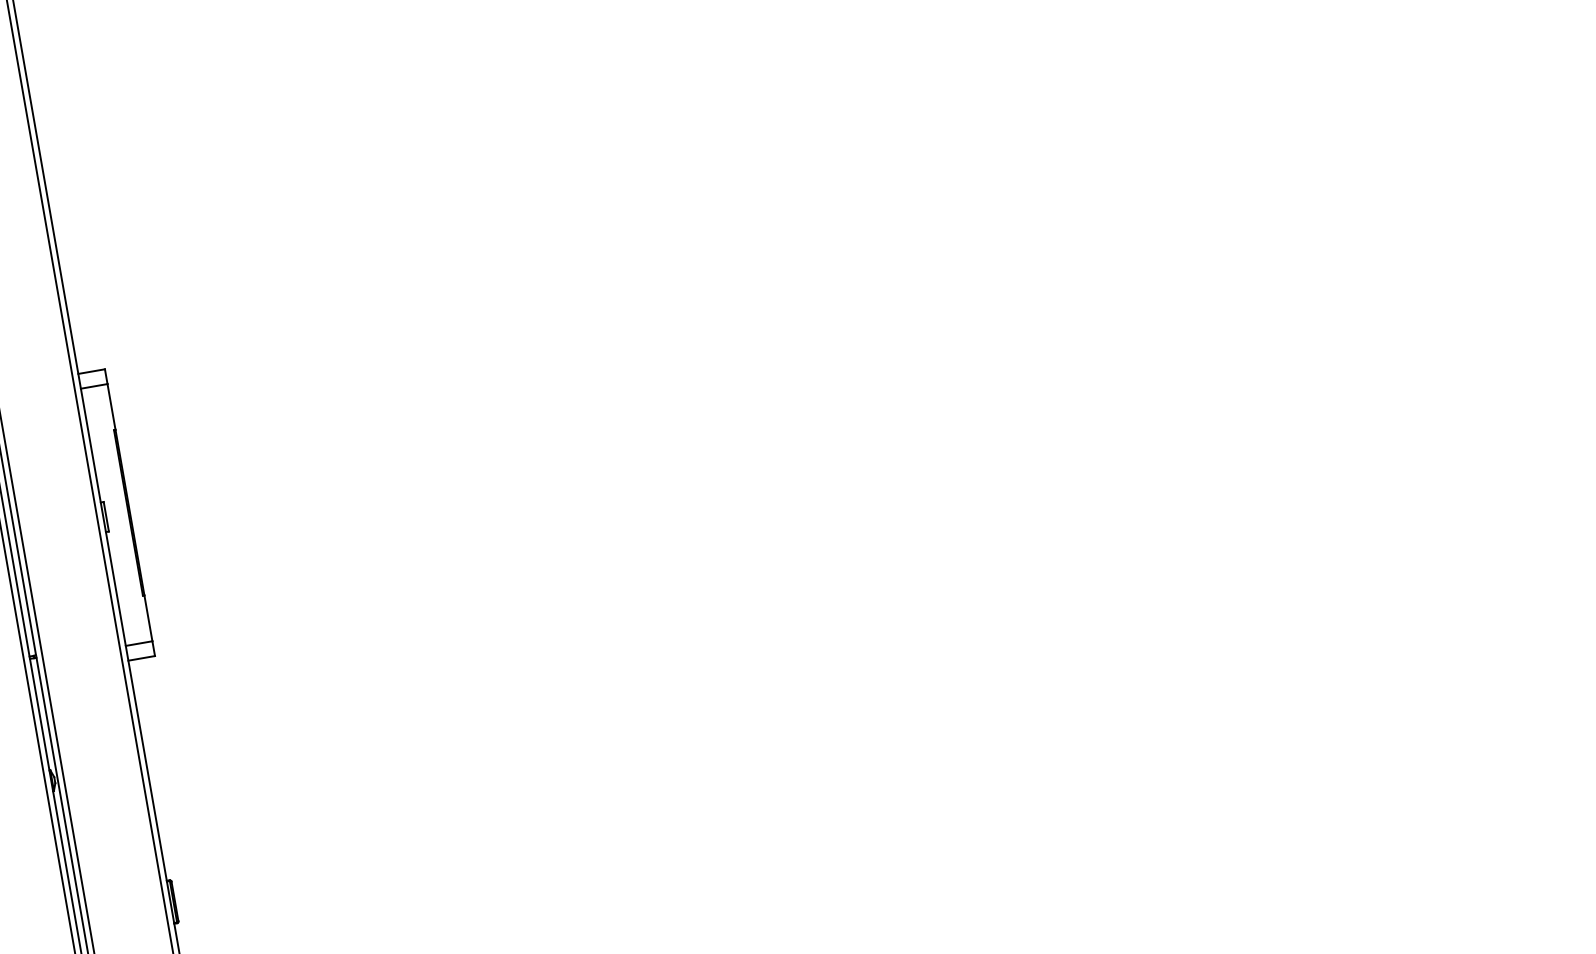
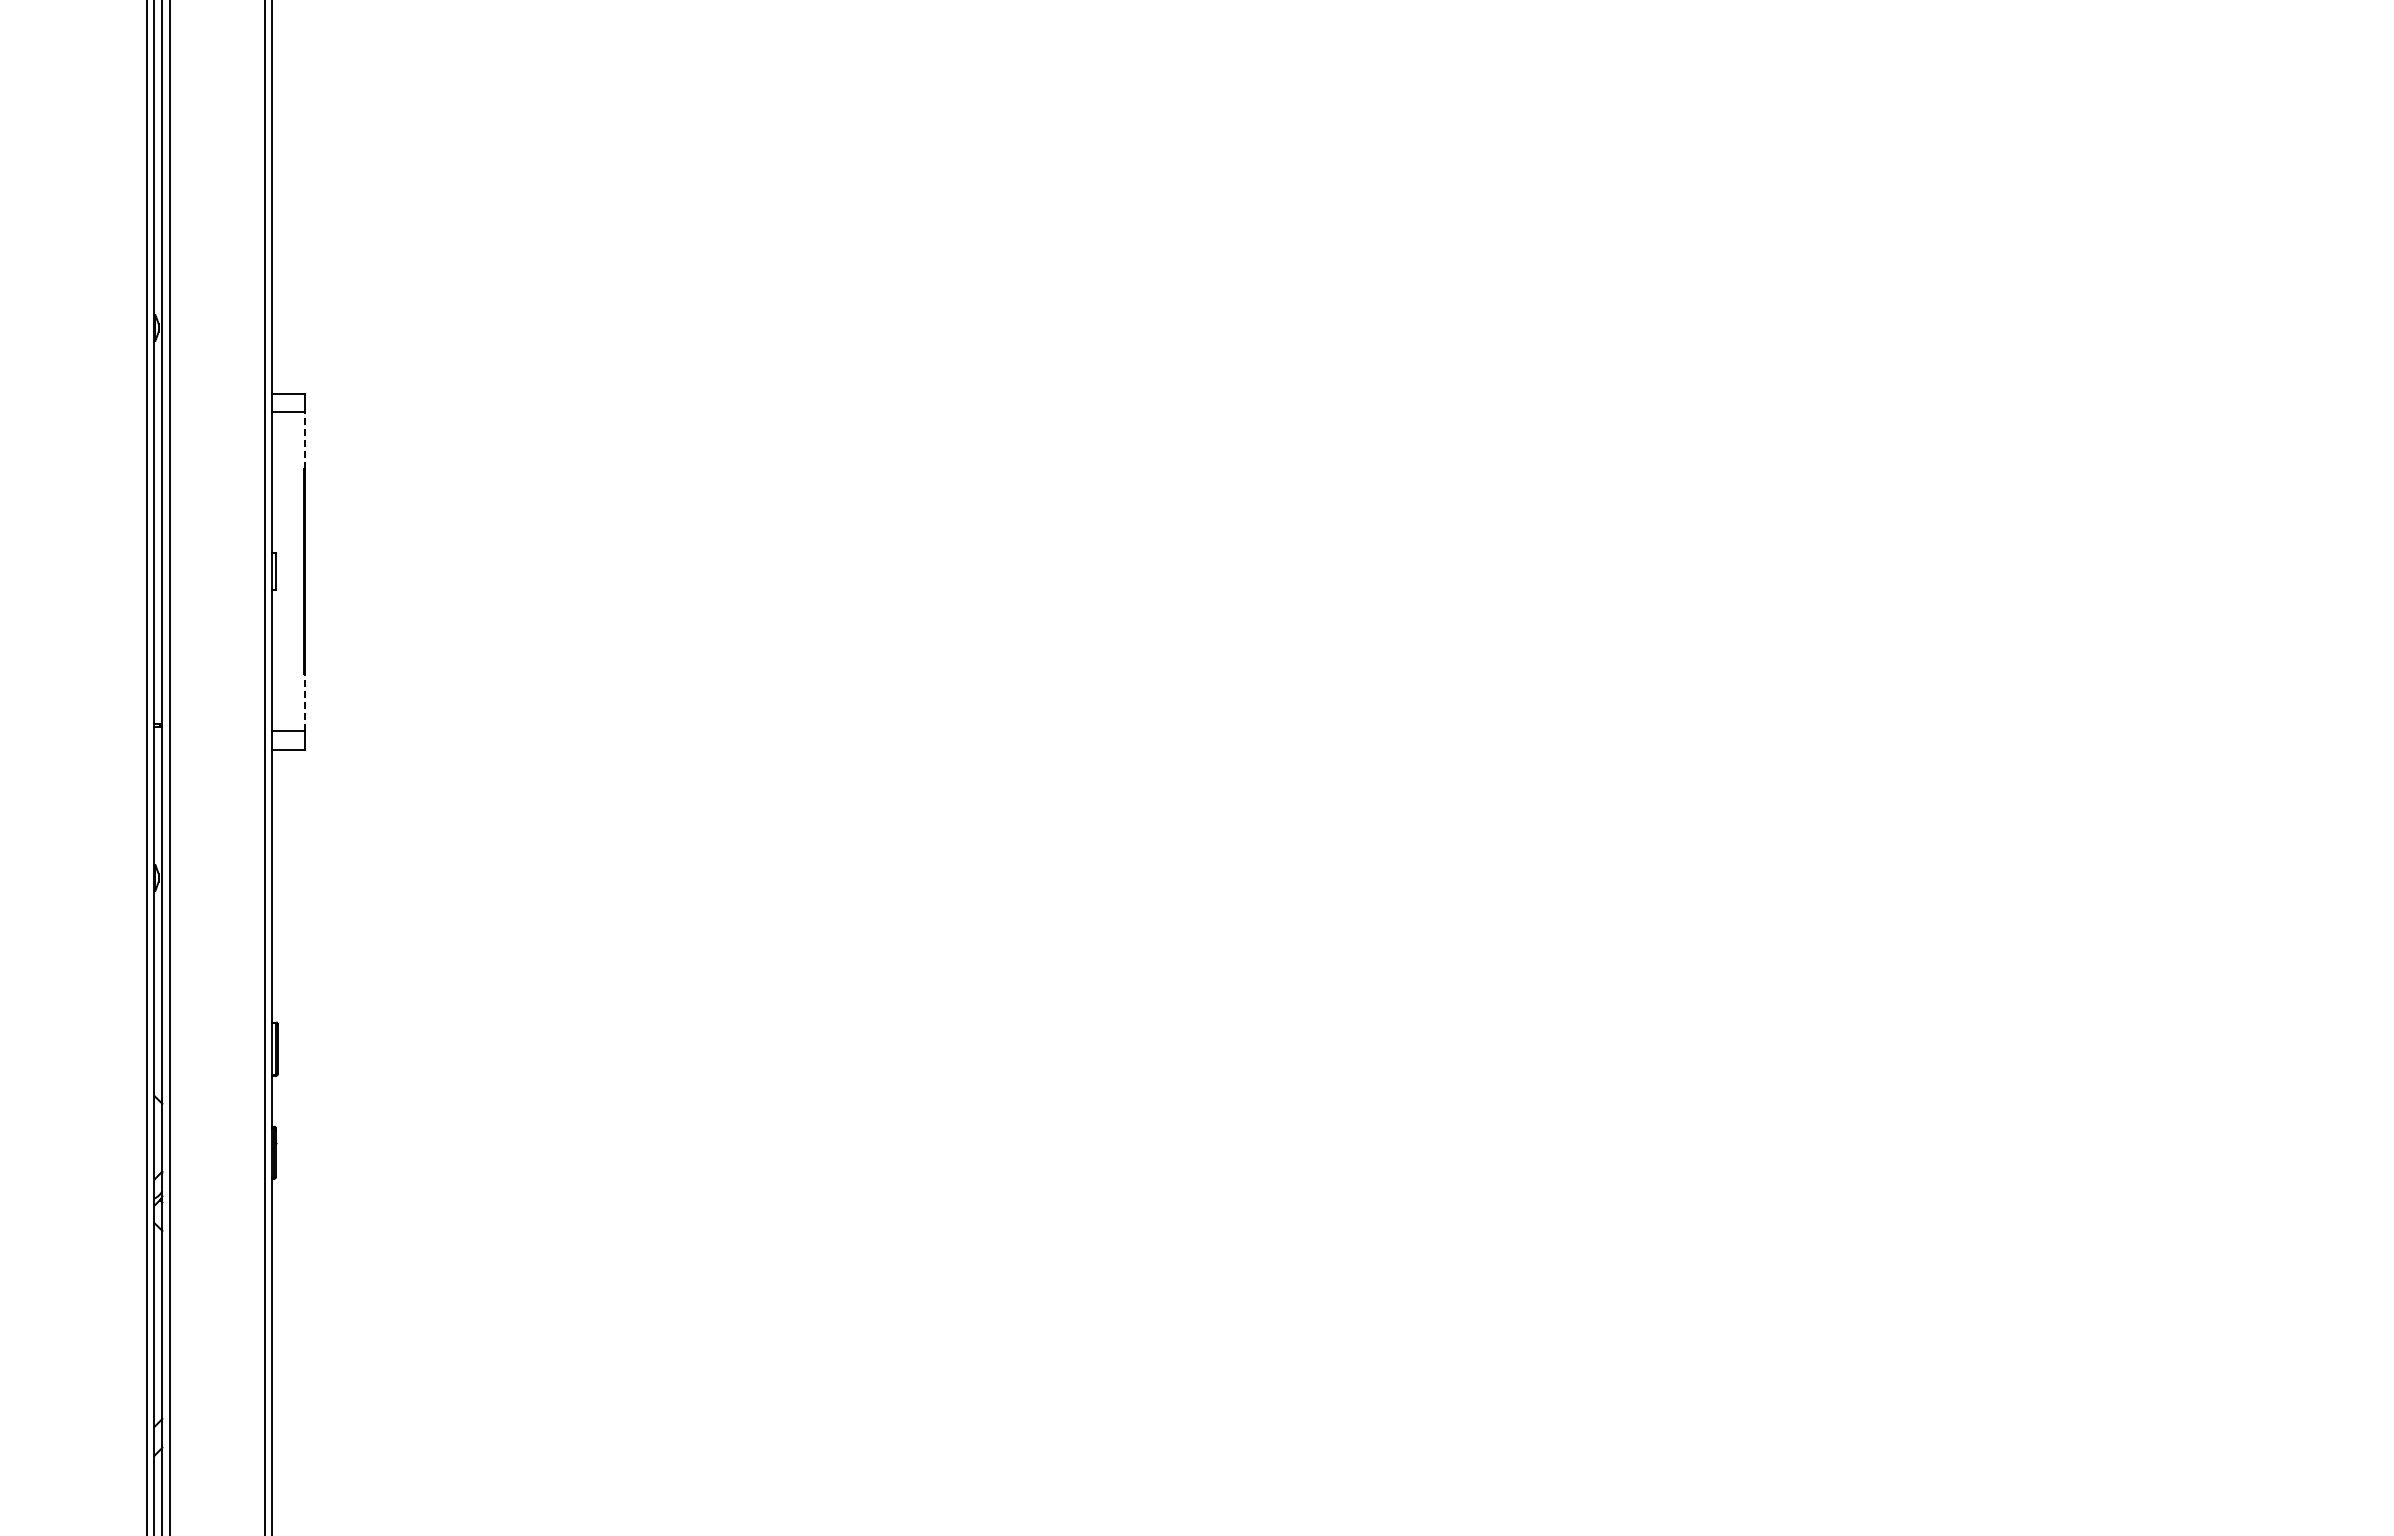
line: (111, 406) -> (305, 440), solid -> dashed
line: (148, 618) -> (305, 702), solid -> dashed

